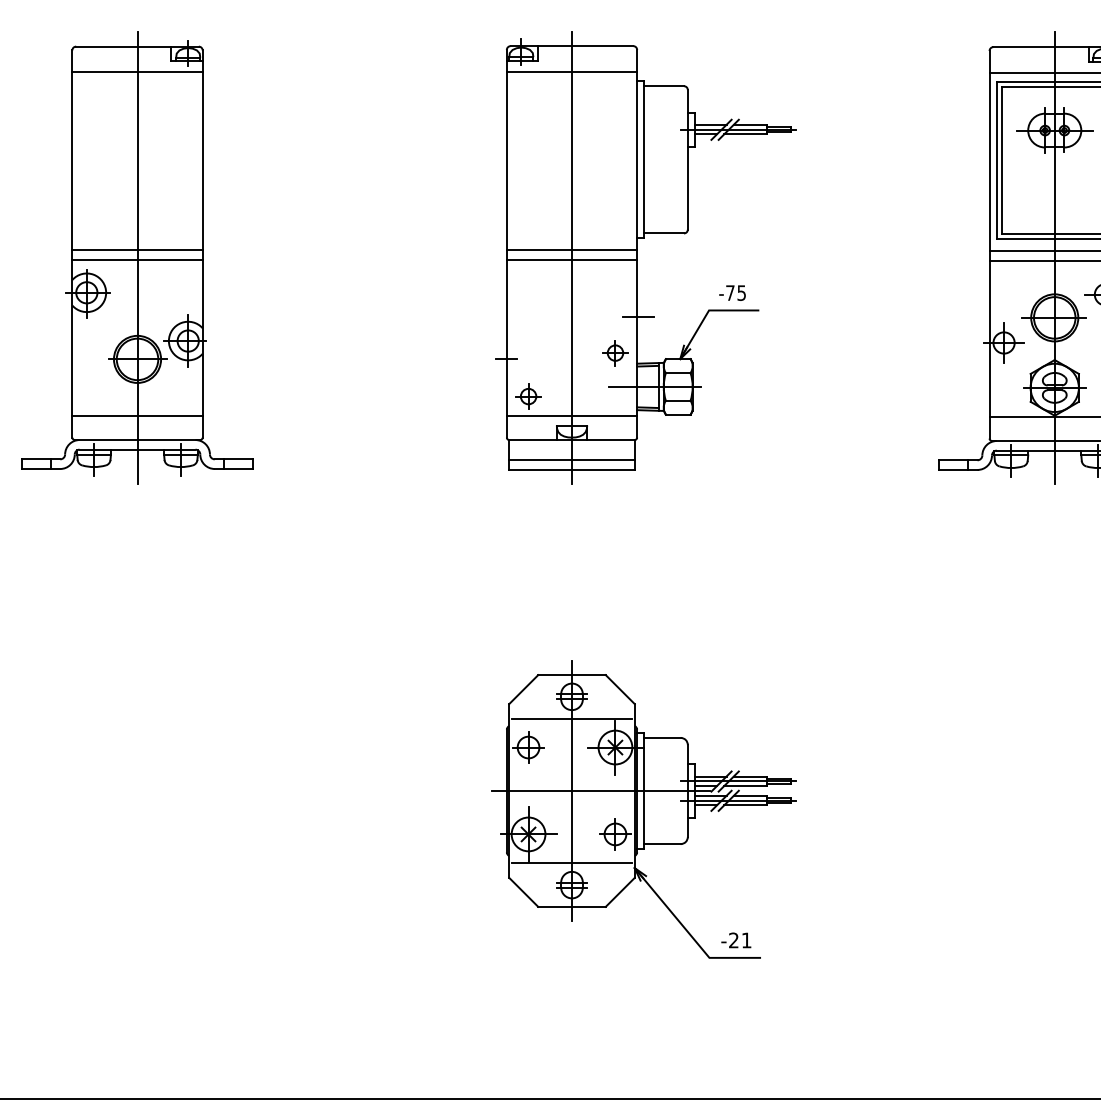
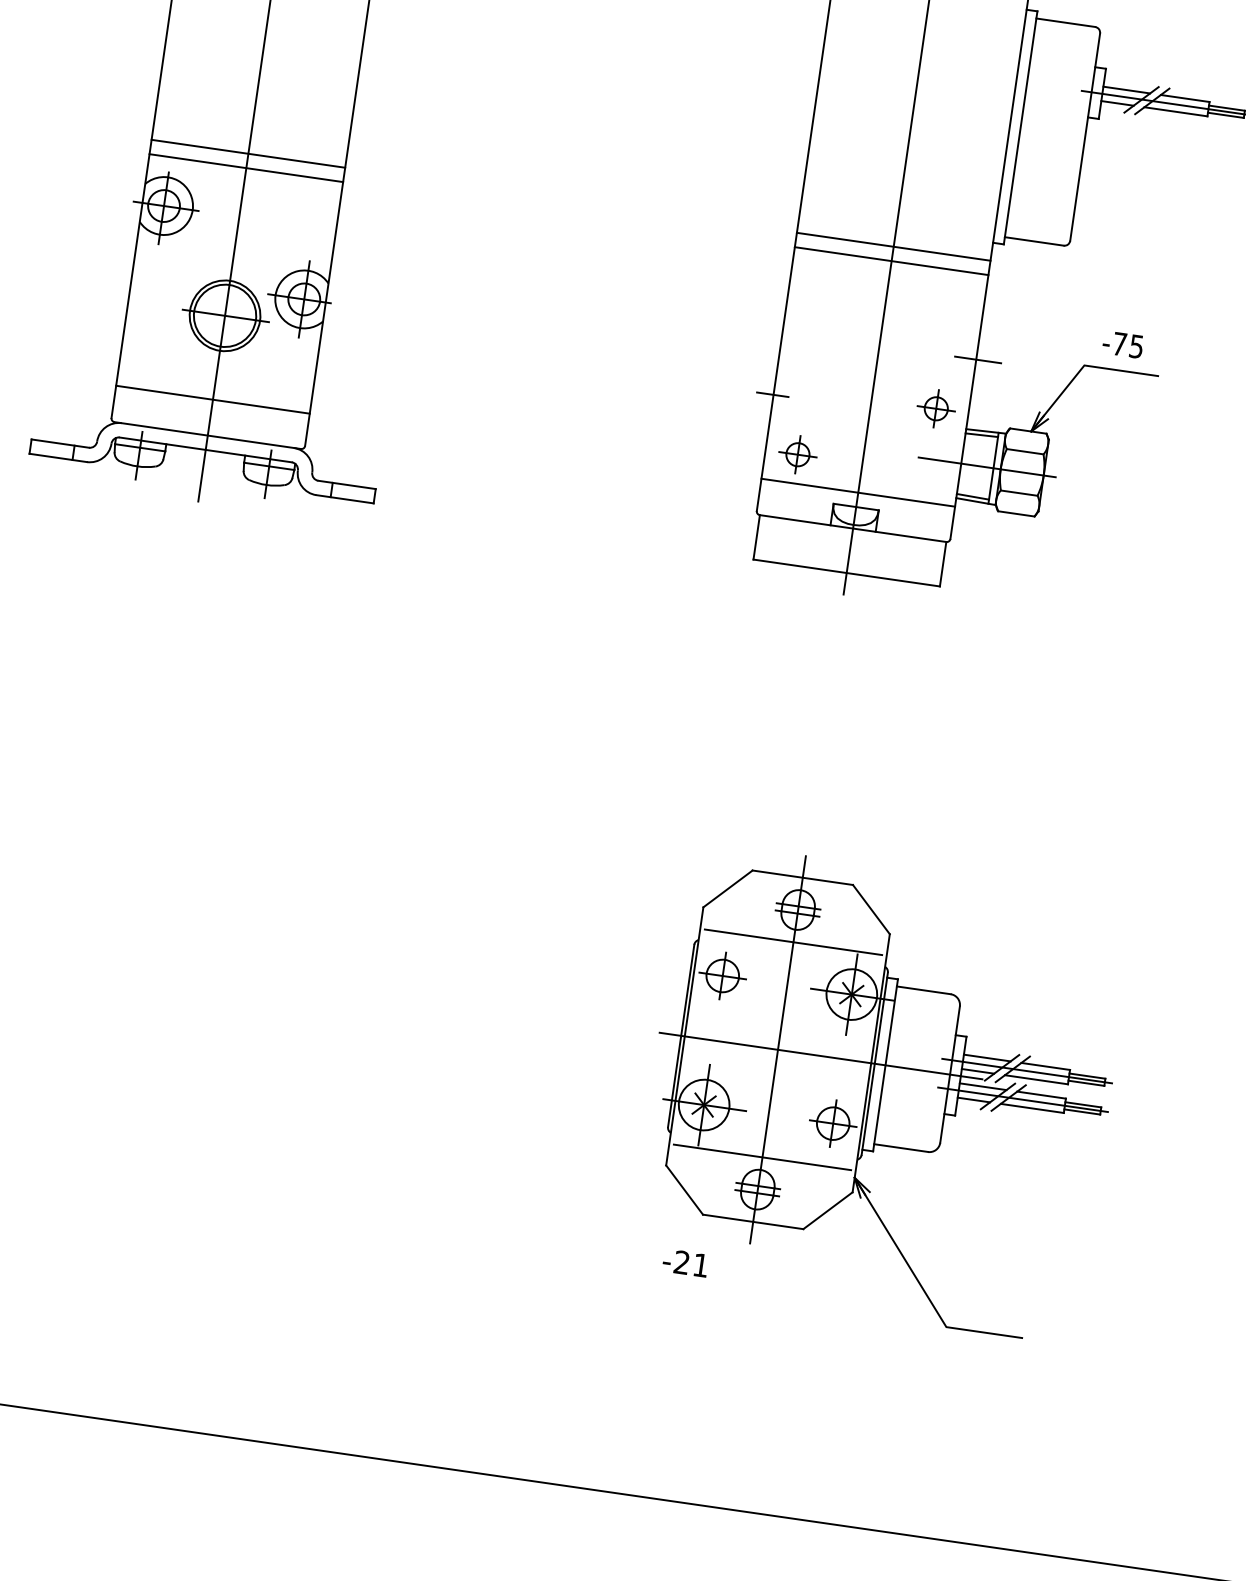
line: (571, 460) -> (847, 558), removed
text: (736, 940) -> (685, 1263), moved

